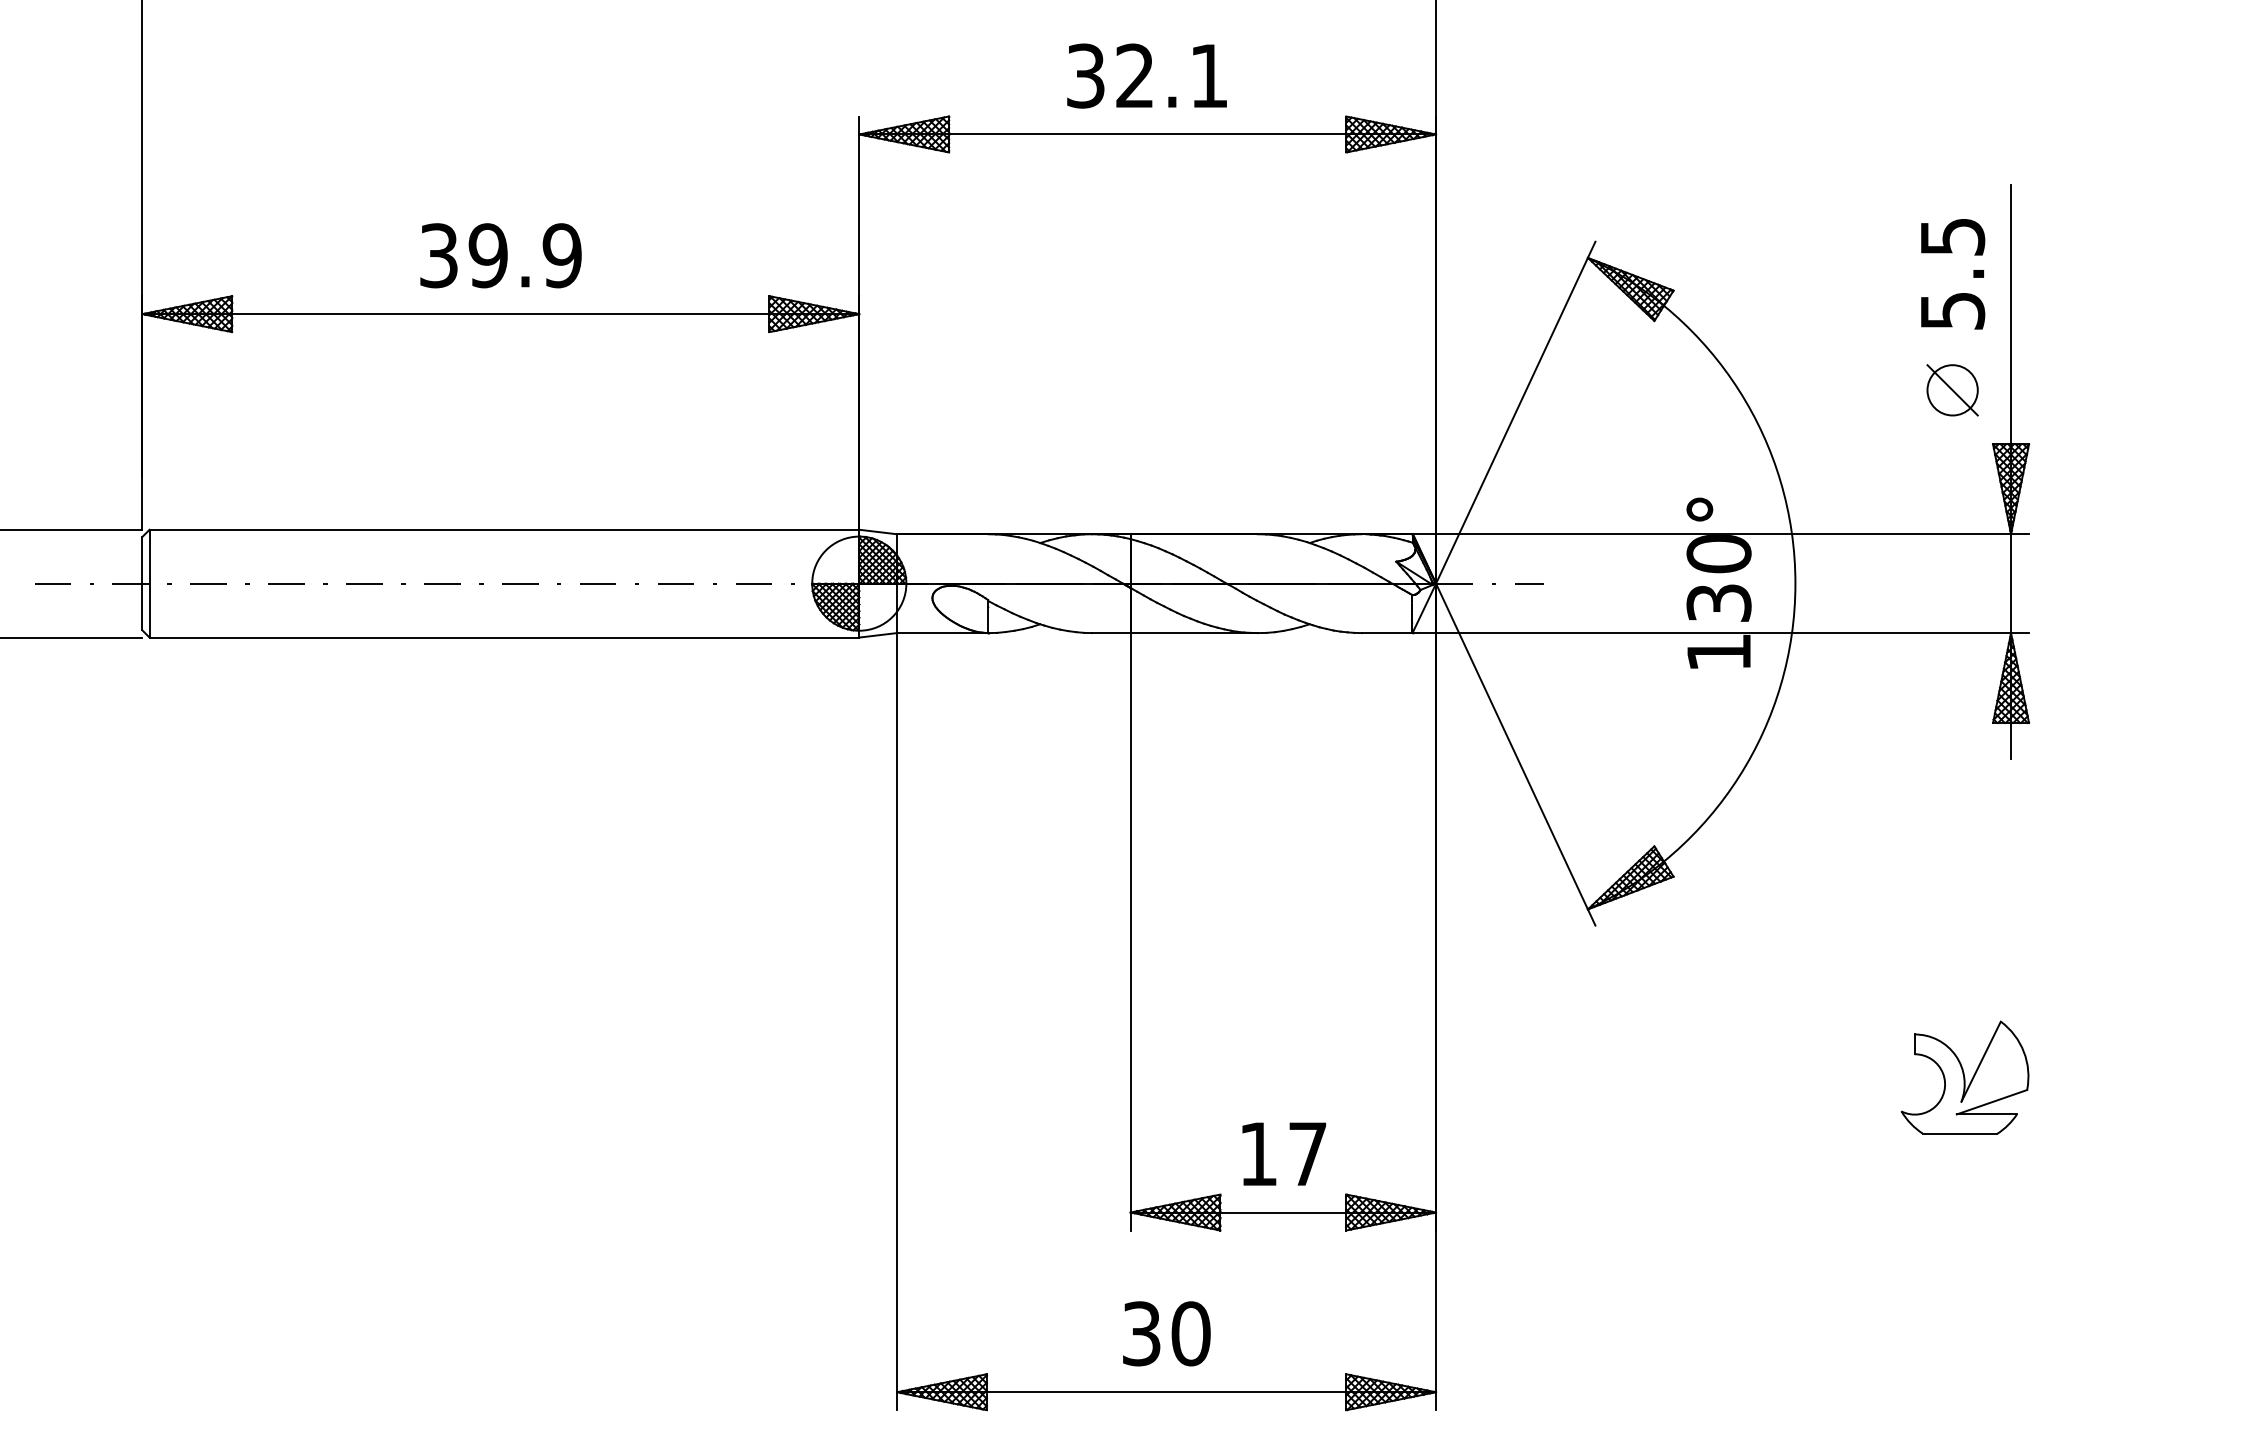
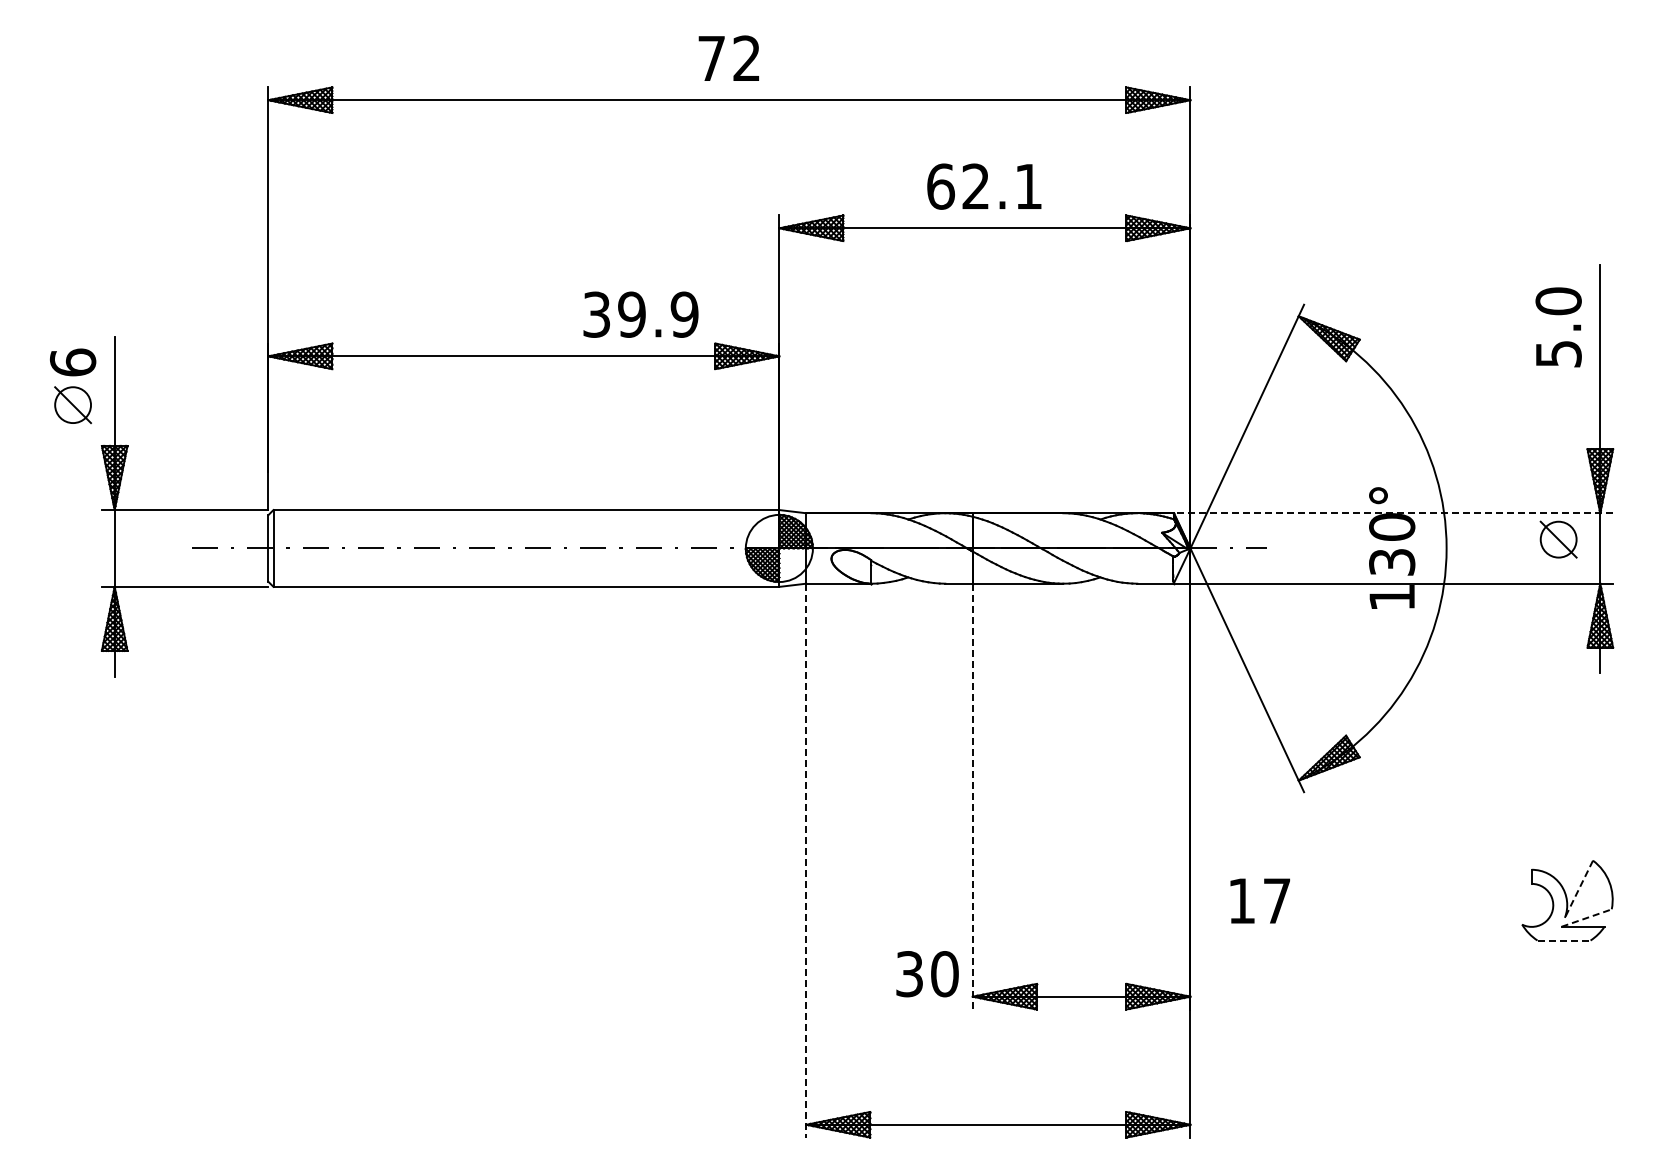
text: (1085, 75) -> (940, 186), 32.1 -> 62.1
text: (1952, 237) -> (1558, 301), 5.5 -> 5.0
text: (500, 255) -> (640, 314), moved
part: (1952, 390) -> (1558, 539), moved
line: (1720, 534) -> (1393, 513), solid -> dashed
line: (1130, 931) -> (972, 796), solid -> dashed
line: (897, 1021) -> (806, 860), solid -> dashed
line: (1980, 1062) -> (1578, 889), solid -> dashed
line: (1991, 1102) -> (1586, 918), solid -> dashed
line: (1960, 1133) -> (1564, 940), solid -> dashed
text: (1283, 1153) -> (1259, 900), moved
text: (1166, 1334) -> (927, 974), moved

